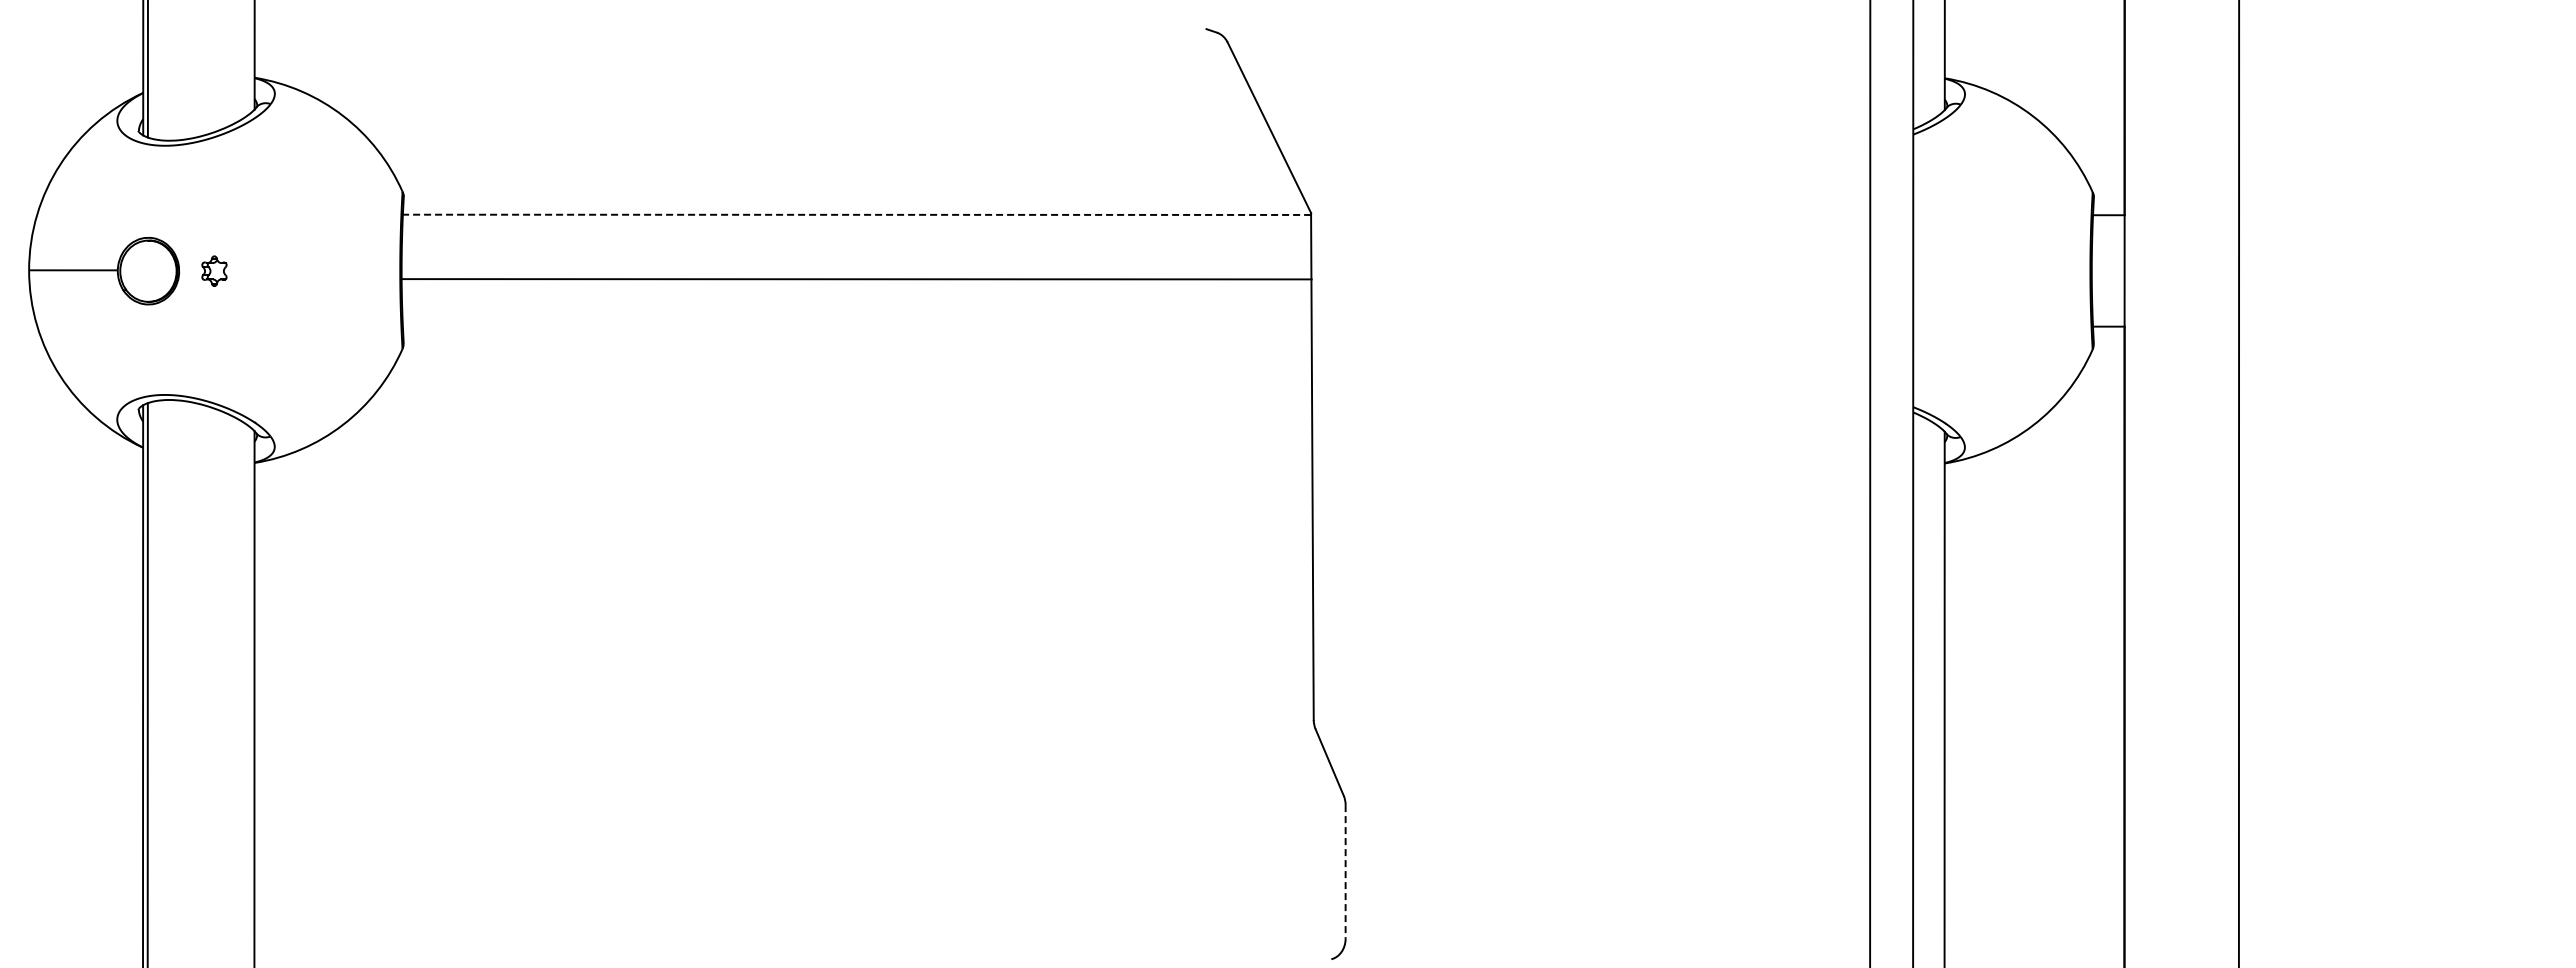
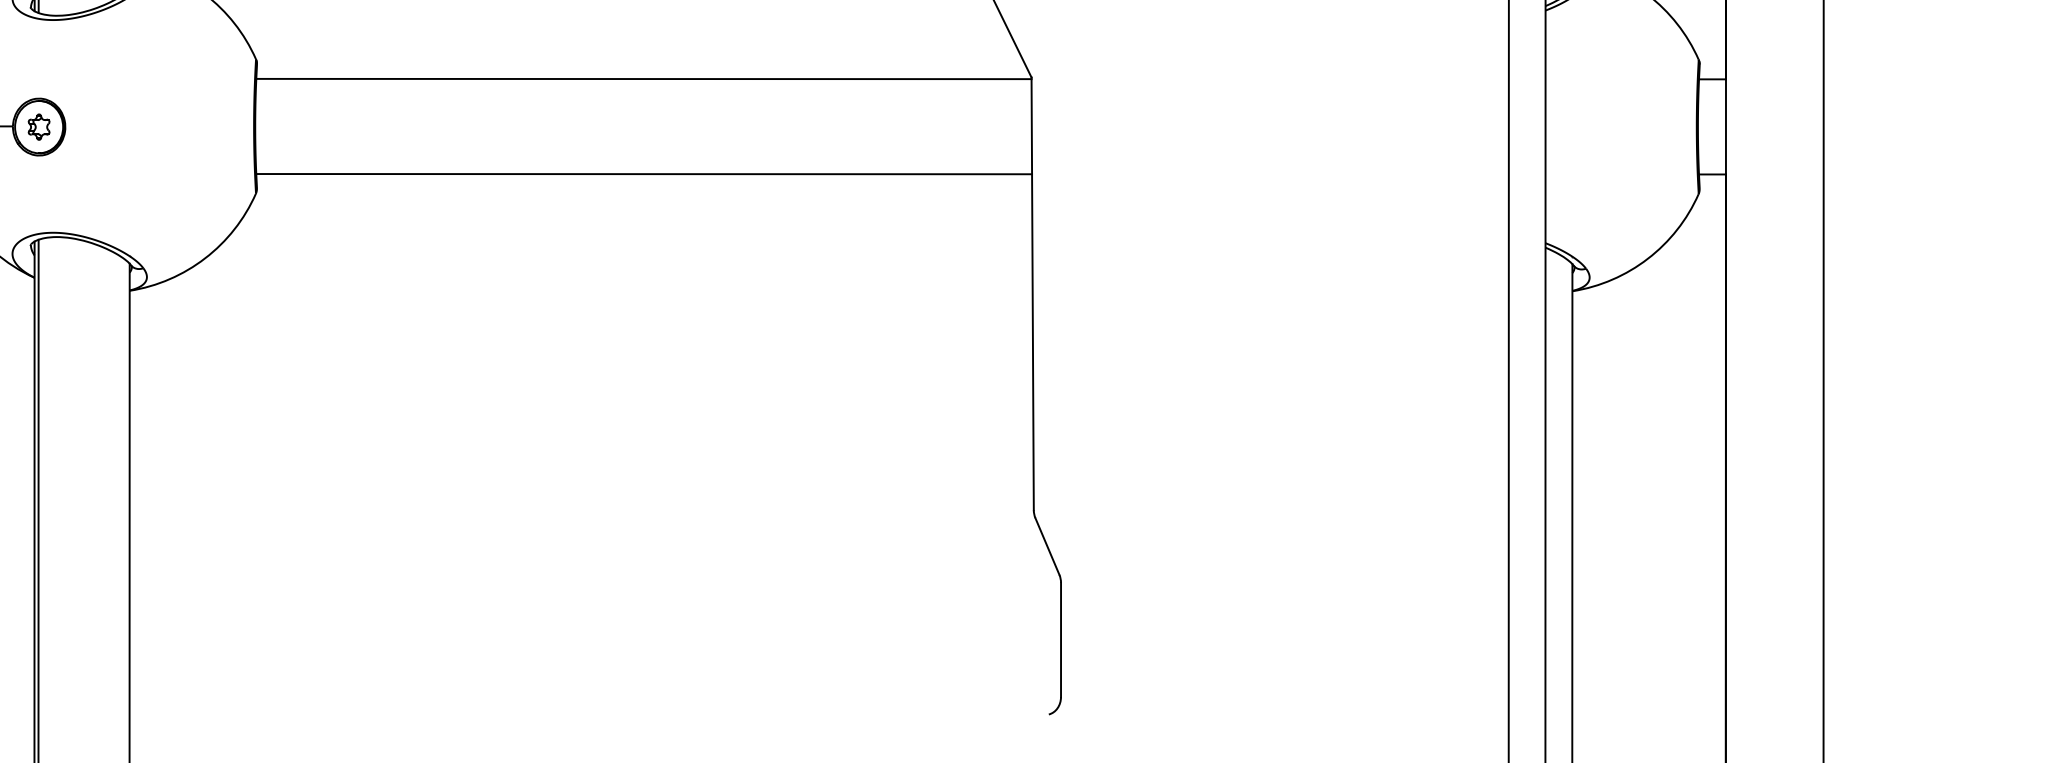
line: (856, 214) -> (643, 78), dashed -> solid
part: (214, 270) -> (39, 126), moved
line: (856, 279) -> (643, 174), moved
line: (1345, 871) -> (1060, 639), dashed -> solid

